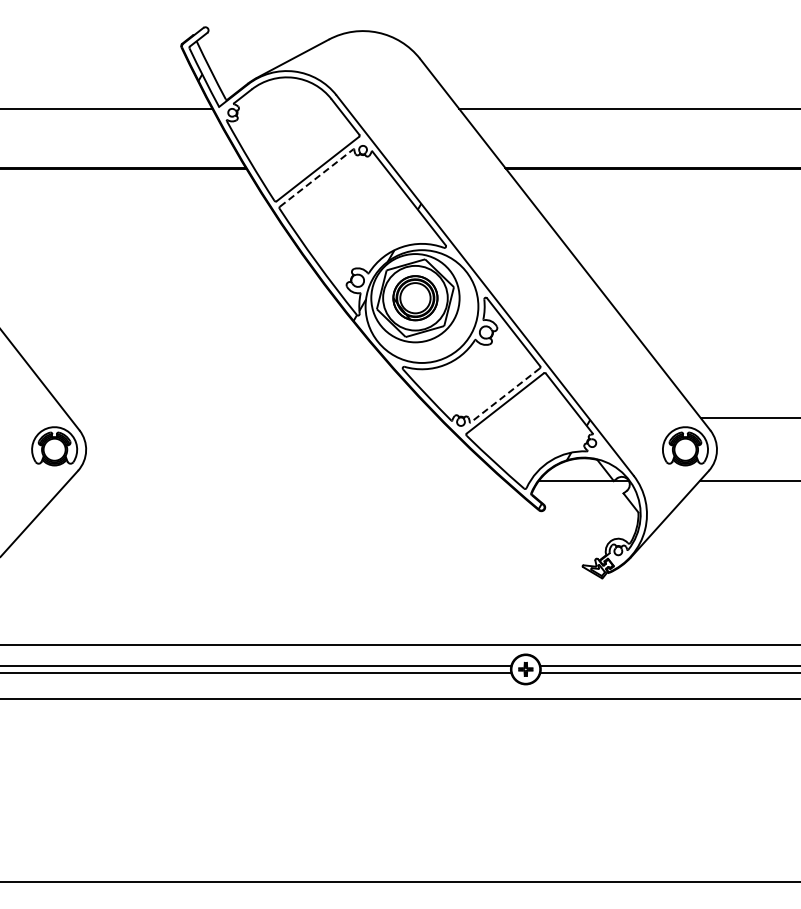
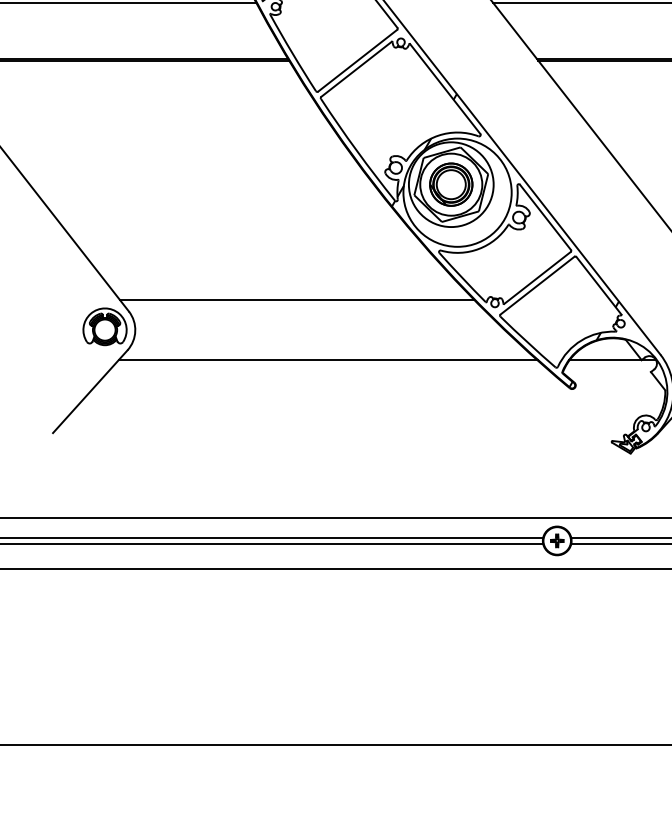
line: (316, 178) -> (356, 69), dashed -> solid
line: (505, 395) -> (537, 278), dashed -> solid
line: (254, 418) -> (296, 300), added
line: (286, 481) -> (327, 360), added

